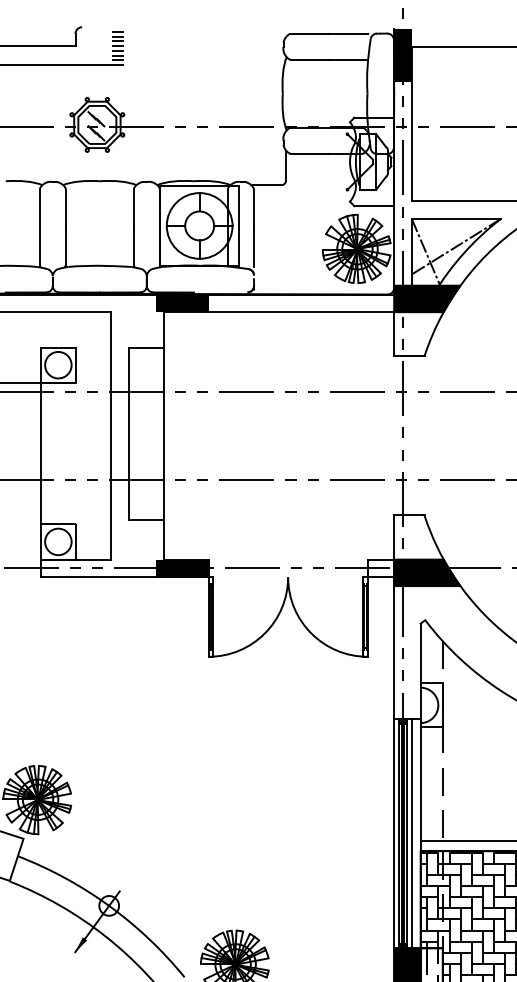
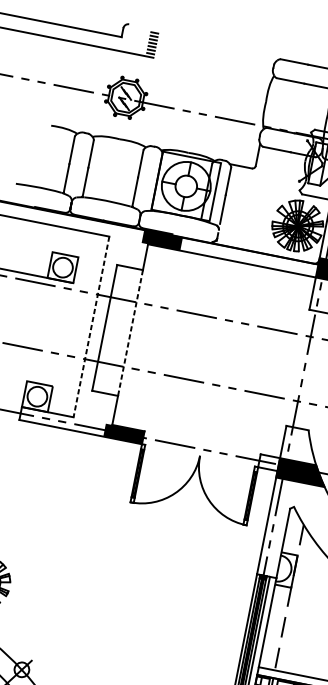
line: (164, 434) -> (130, 333), solid -> dashed
line: (111, 435) -> (91, 326), solid -> dashed
line: (40, 453) -> (37, 329), removed

